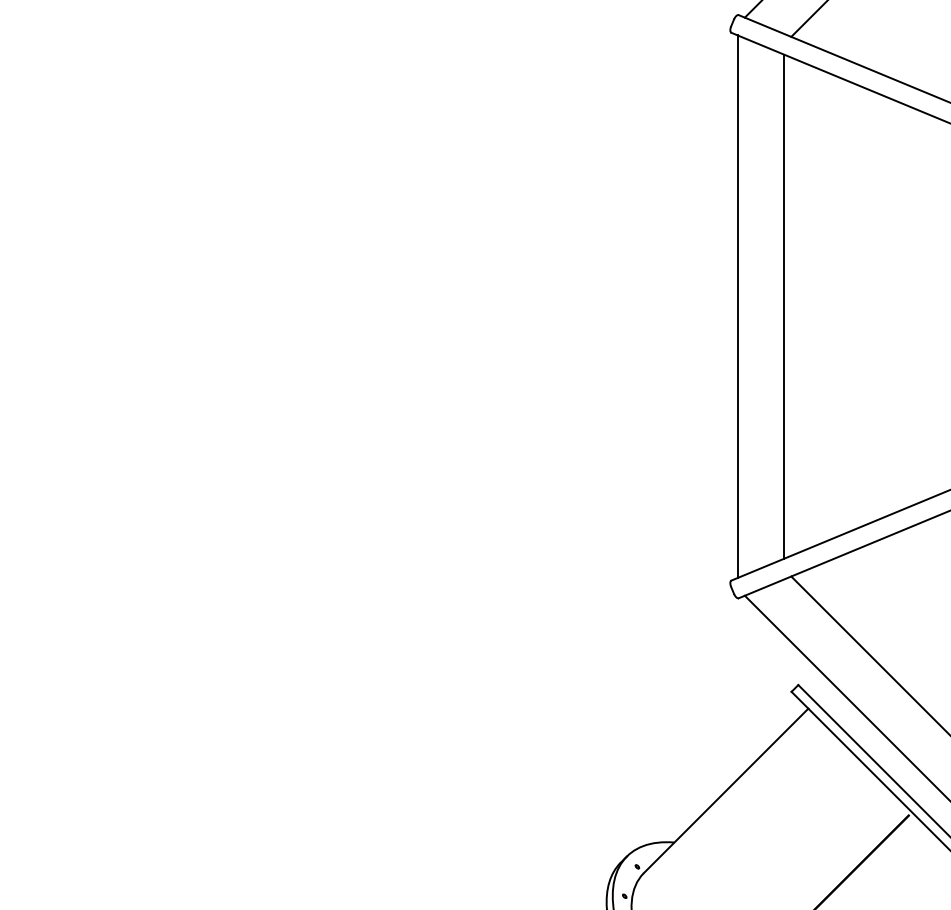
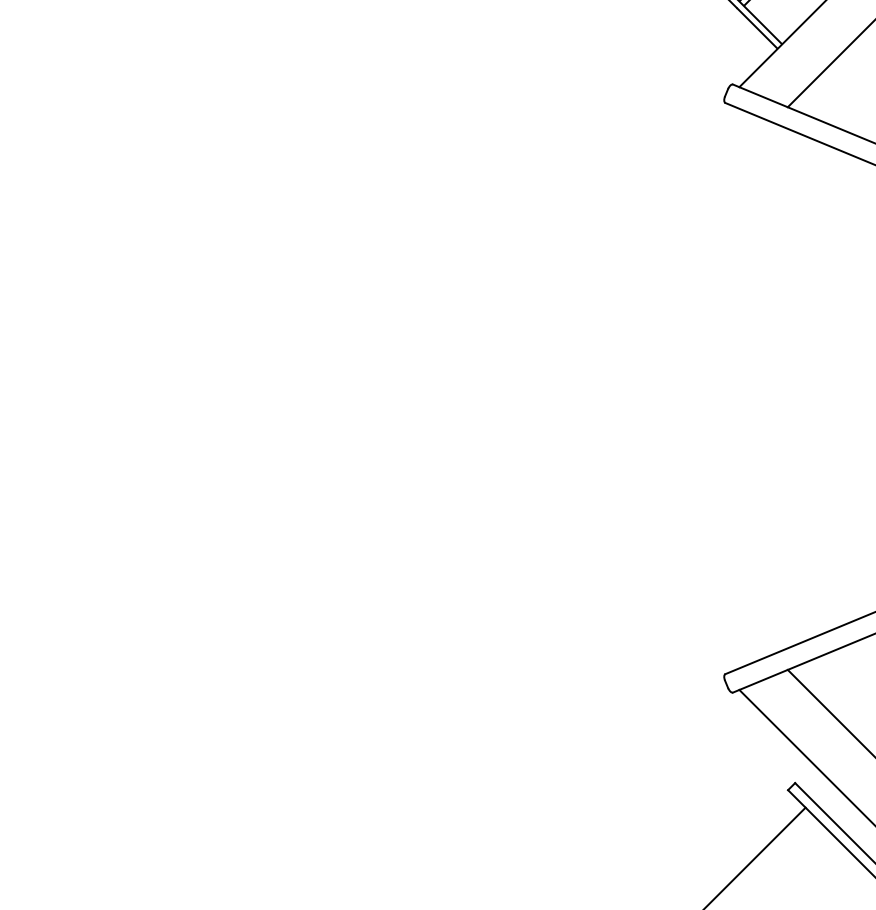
line: (737, 306) -> (731, 388), removed
line: (783, 306) -> (779, 388), removed

